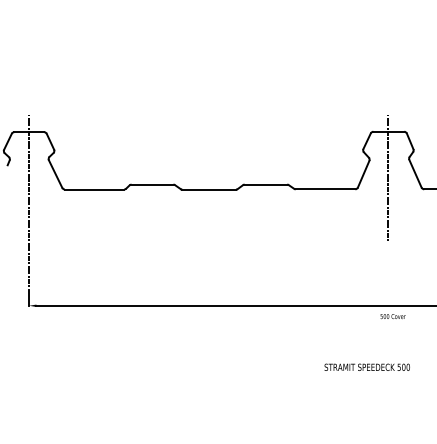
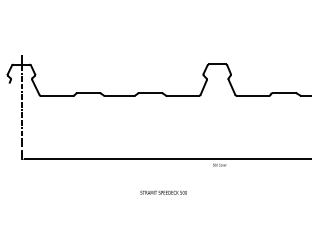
line: (388, 177) -> (217, 89), removed
text: (366, 366) -> (163, 192), moved

